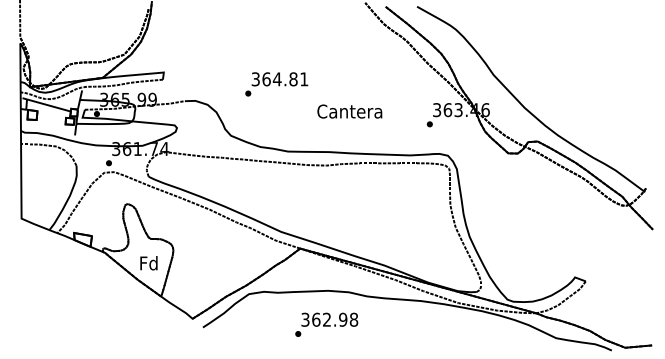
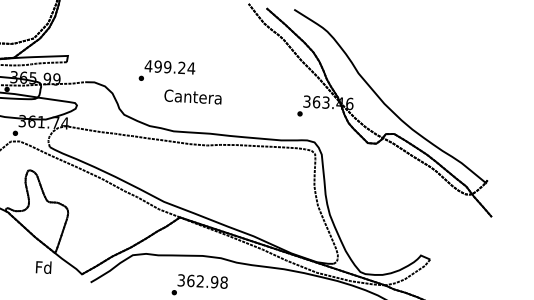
text: (279, 79) -> (169, 67), 364.81 -> 499.24
text: (349, 111) -> (192, 96), moved
text: (148, 263) -> (43, 267), moved

